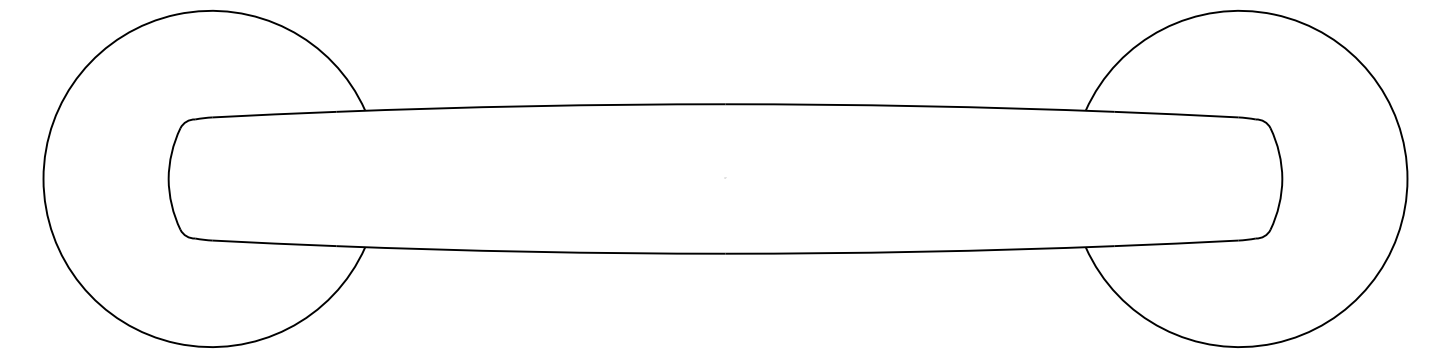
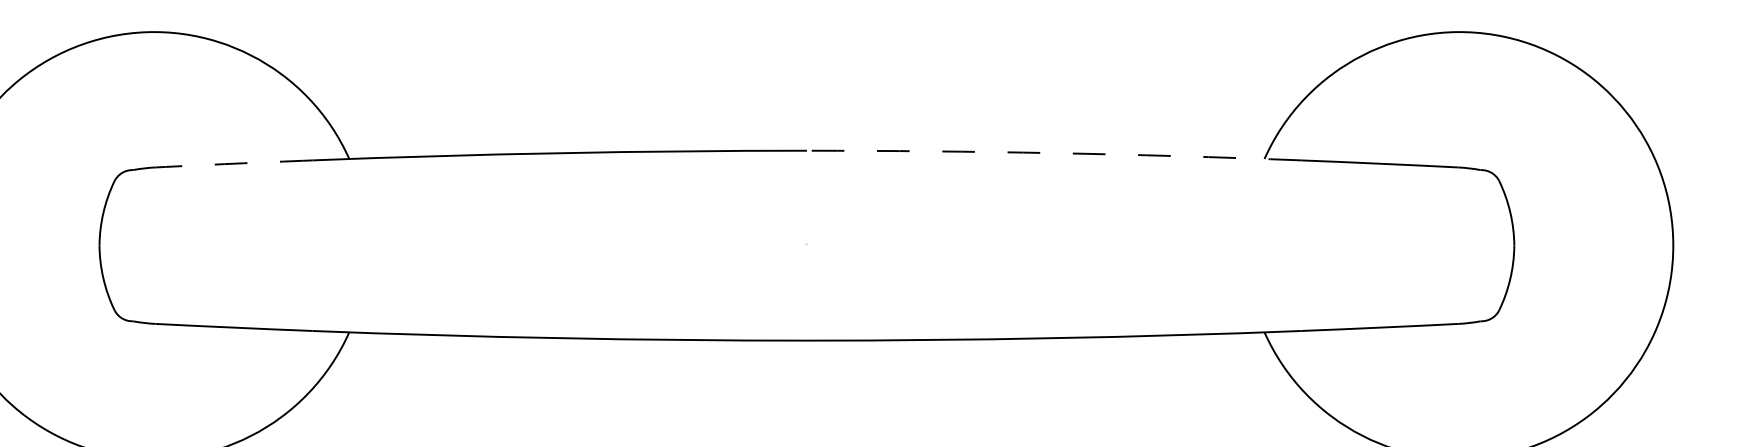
arc: (920, 106) -> (1054, 153), solid -> dashed
arc: (274, 114) -> (233, 163), solid -> dashed

